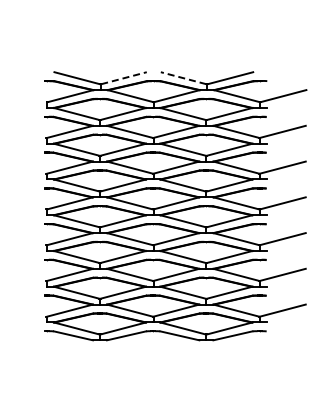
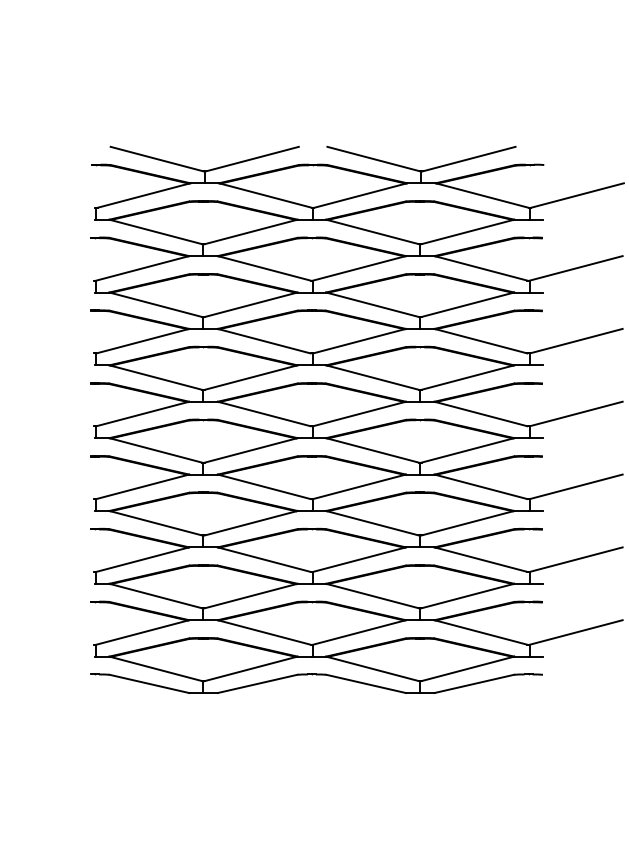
line: (124, 78) -> (253, 159), dashed -> solid
line: (183, 78) -> (373, 159), dashed -> solid

